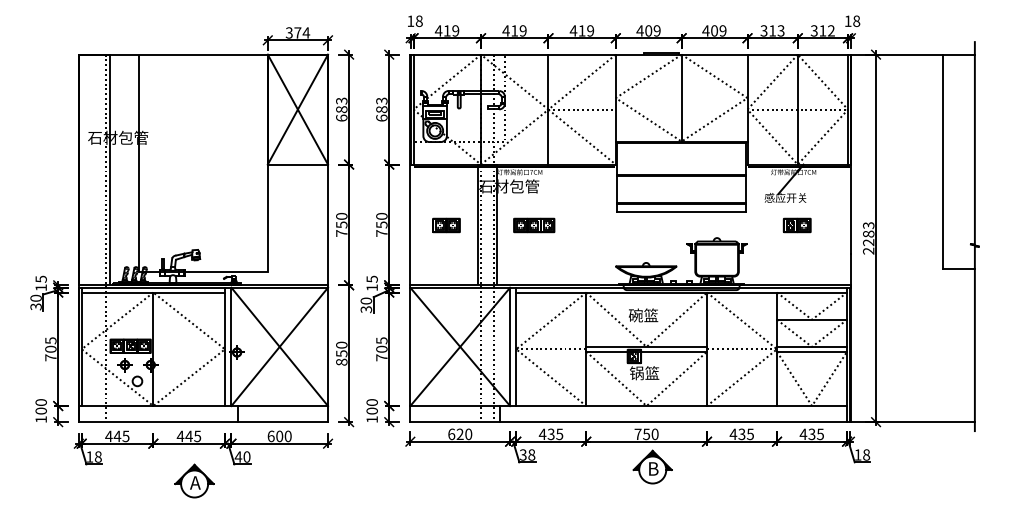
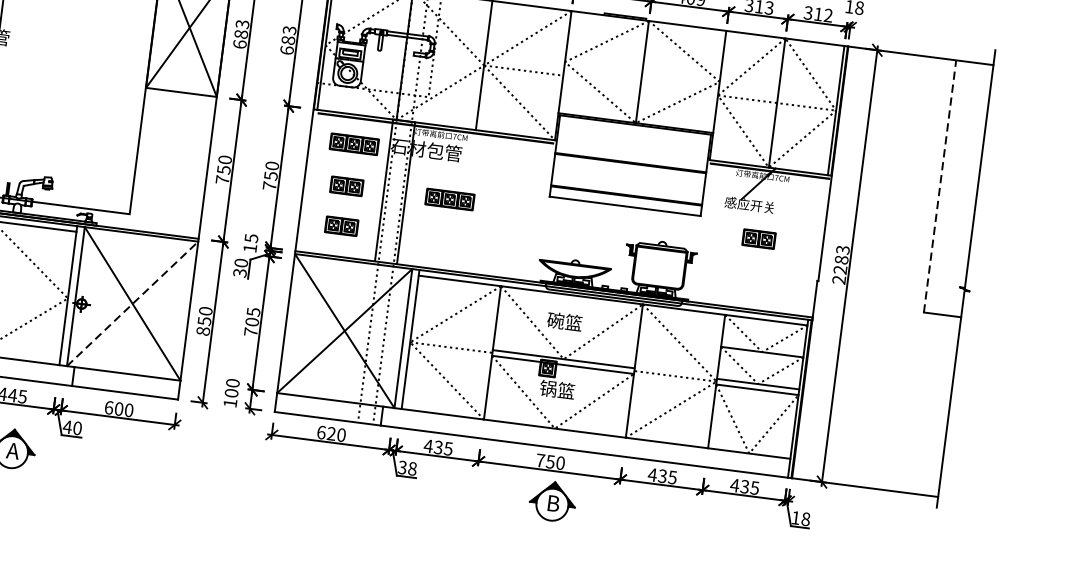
line: (943, 161) -> (940, 185), solid -> dashed
part: (448, 189) -> (354, 144), added
part: (446, 259) -> (341, 226), added
line: (280, 346) -> (133, 303), solid -> dashed

